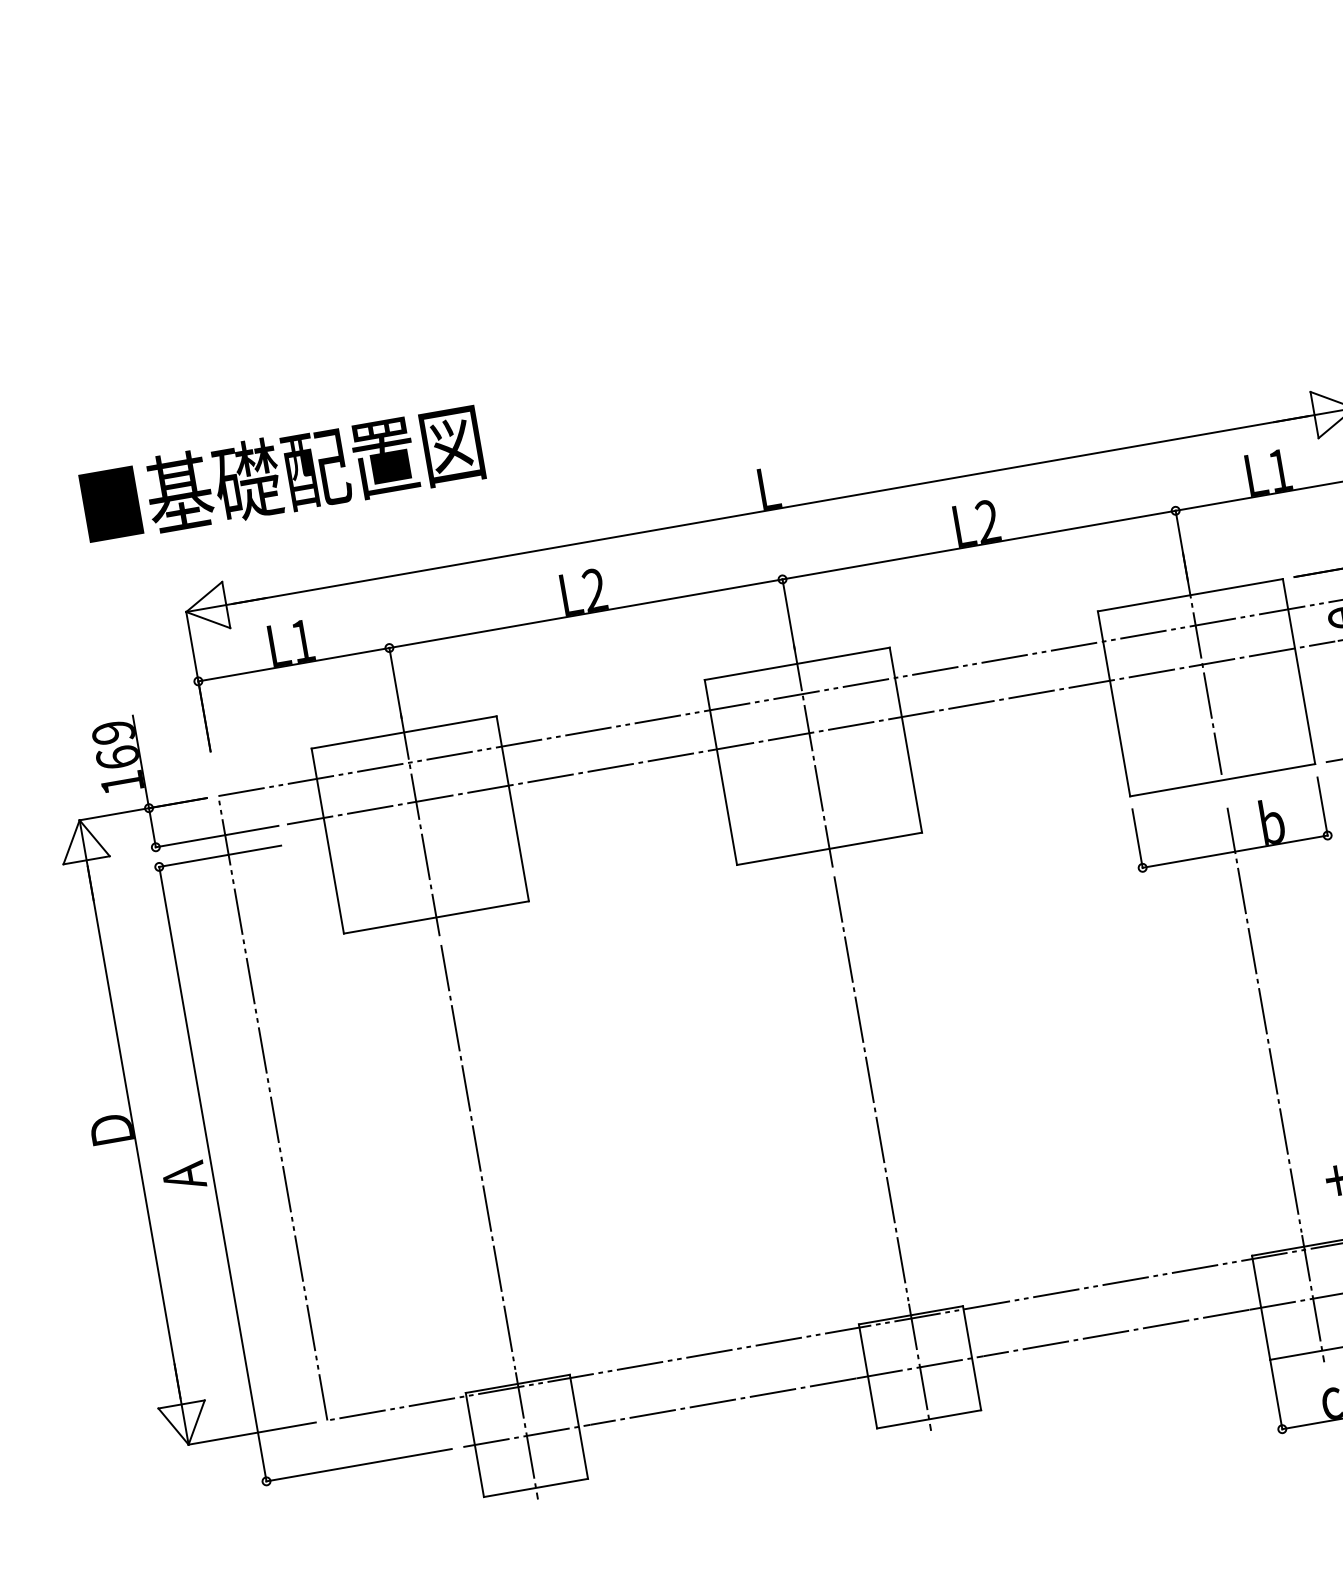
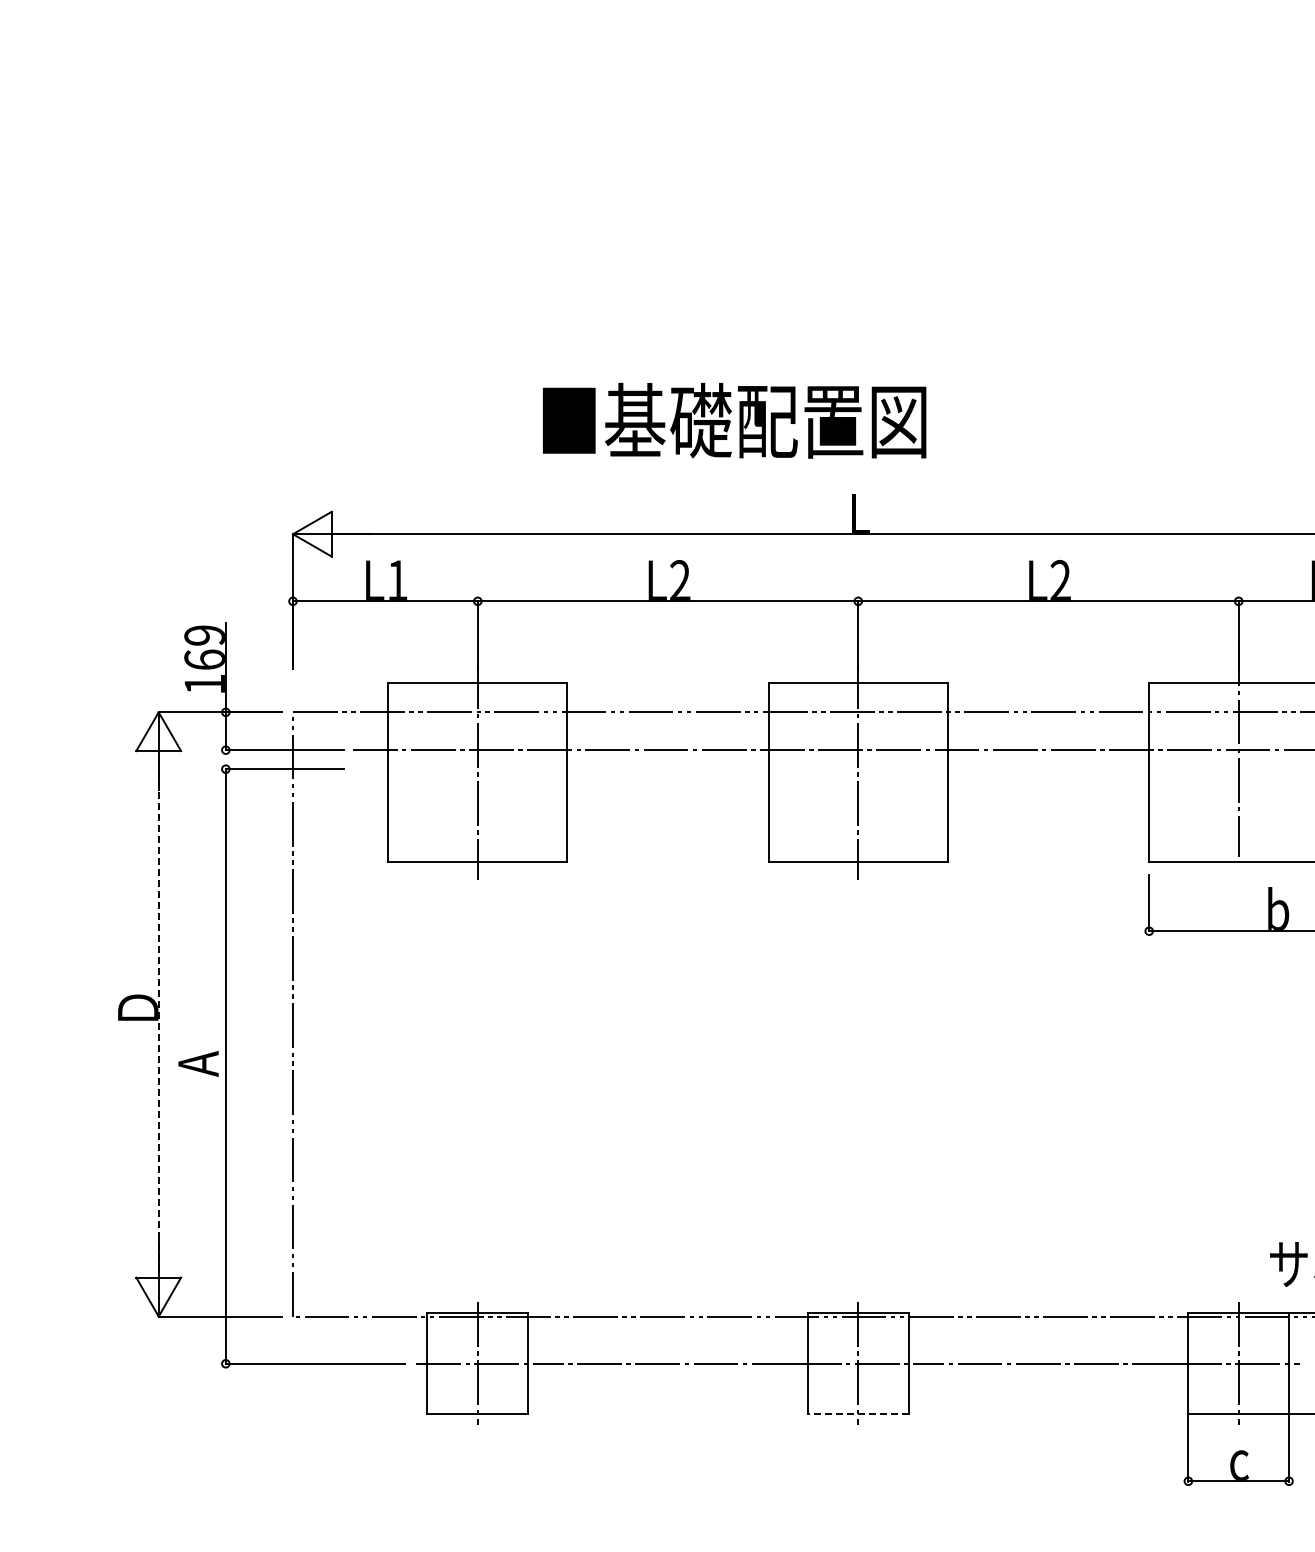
text: (282, 474) -> (734, 420), moved
line: (1264, 1019) -> (1238, 1093), removed
line: (871, 1087) -> (858, 1093), removed
line: (133, 1131) -> (158, 1013), solid -> dashed
line: (477, 1156) -> (477, 1093), removed
line: (928, 1419) -> (857, 1414), solid -> dashed

